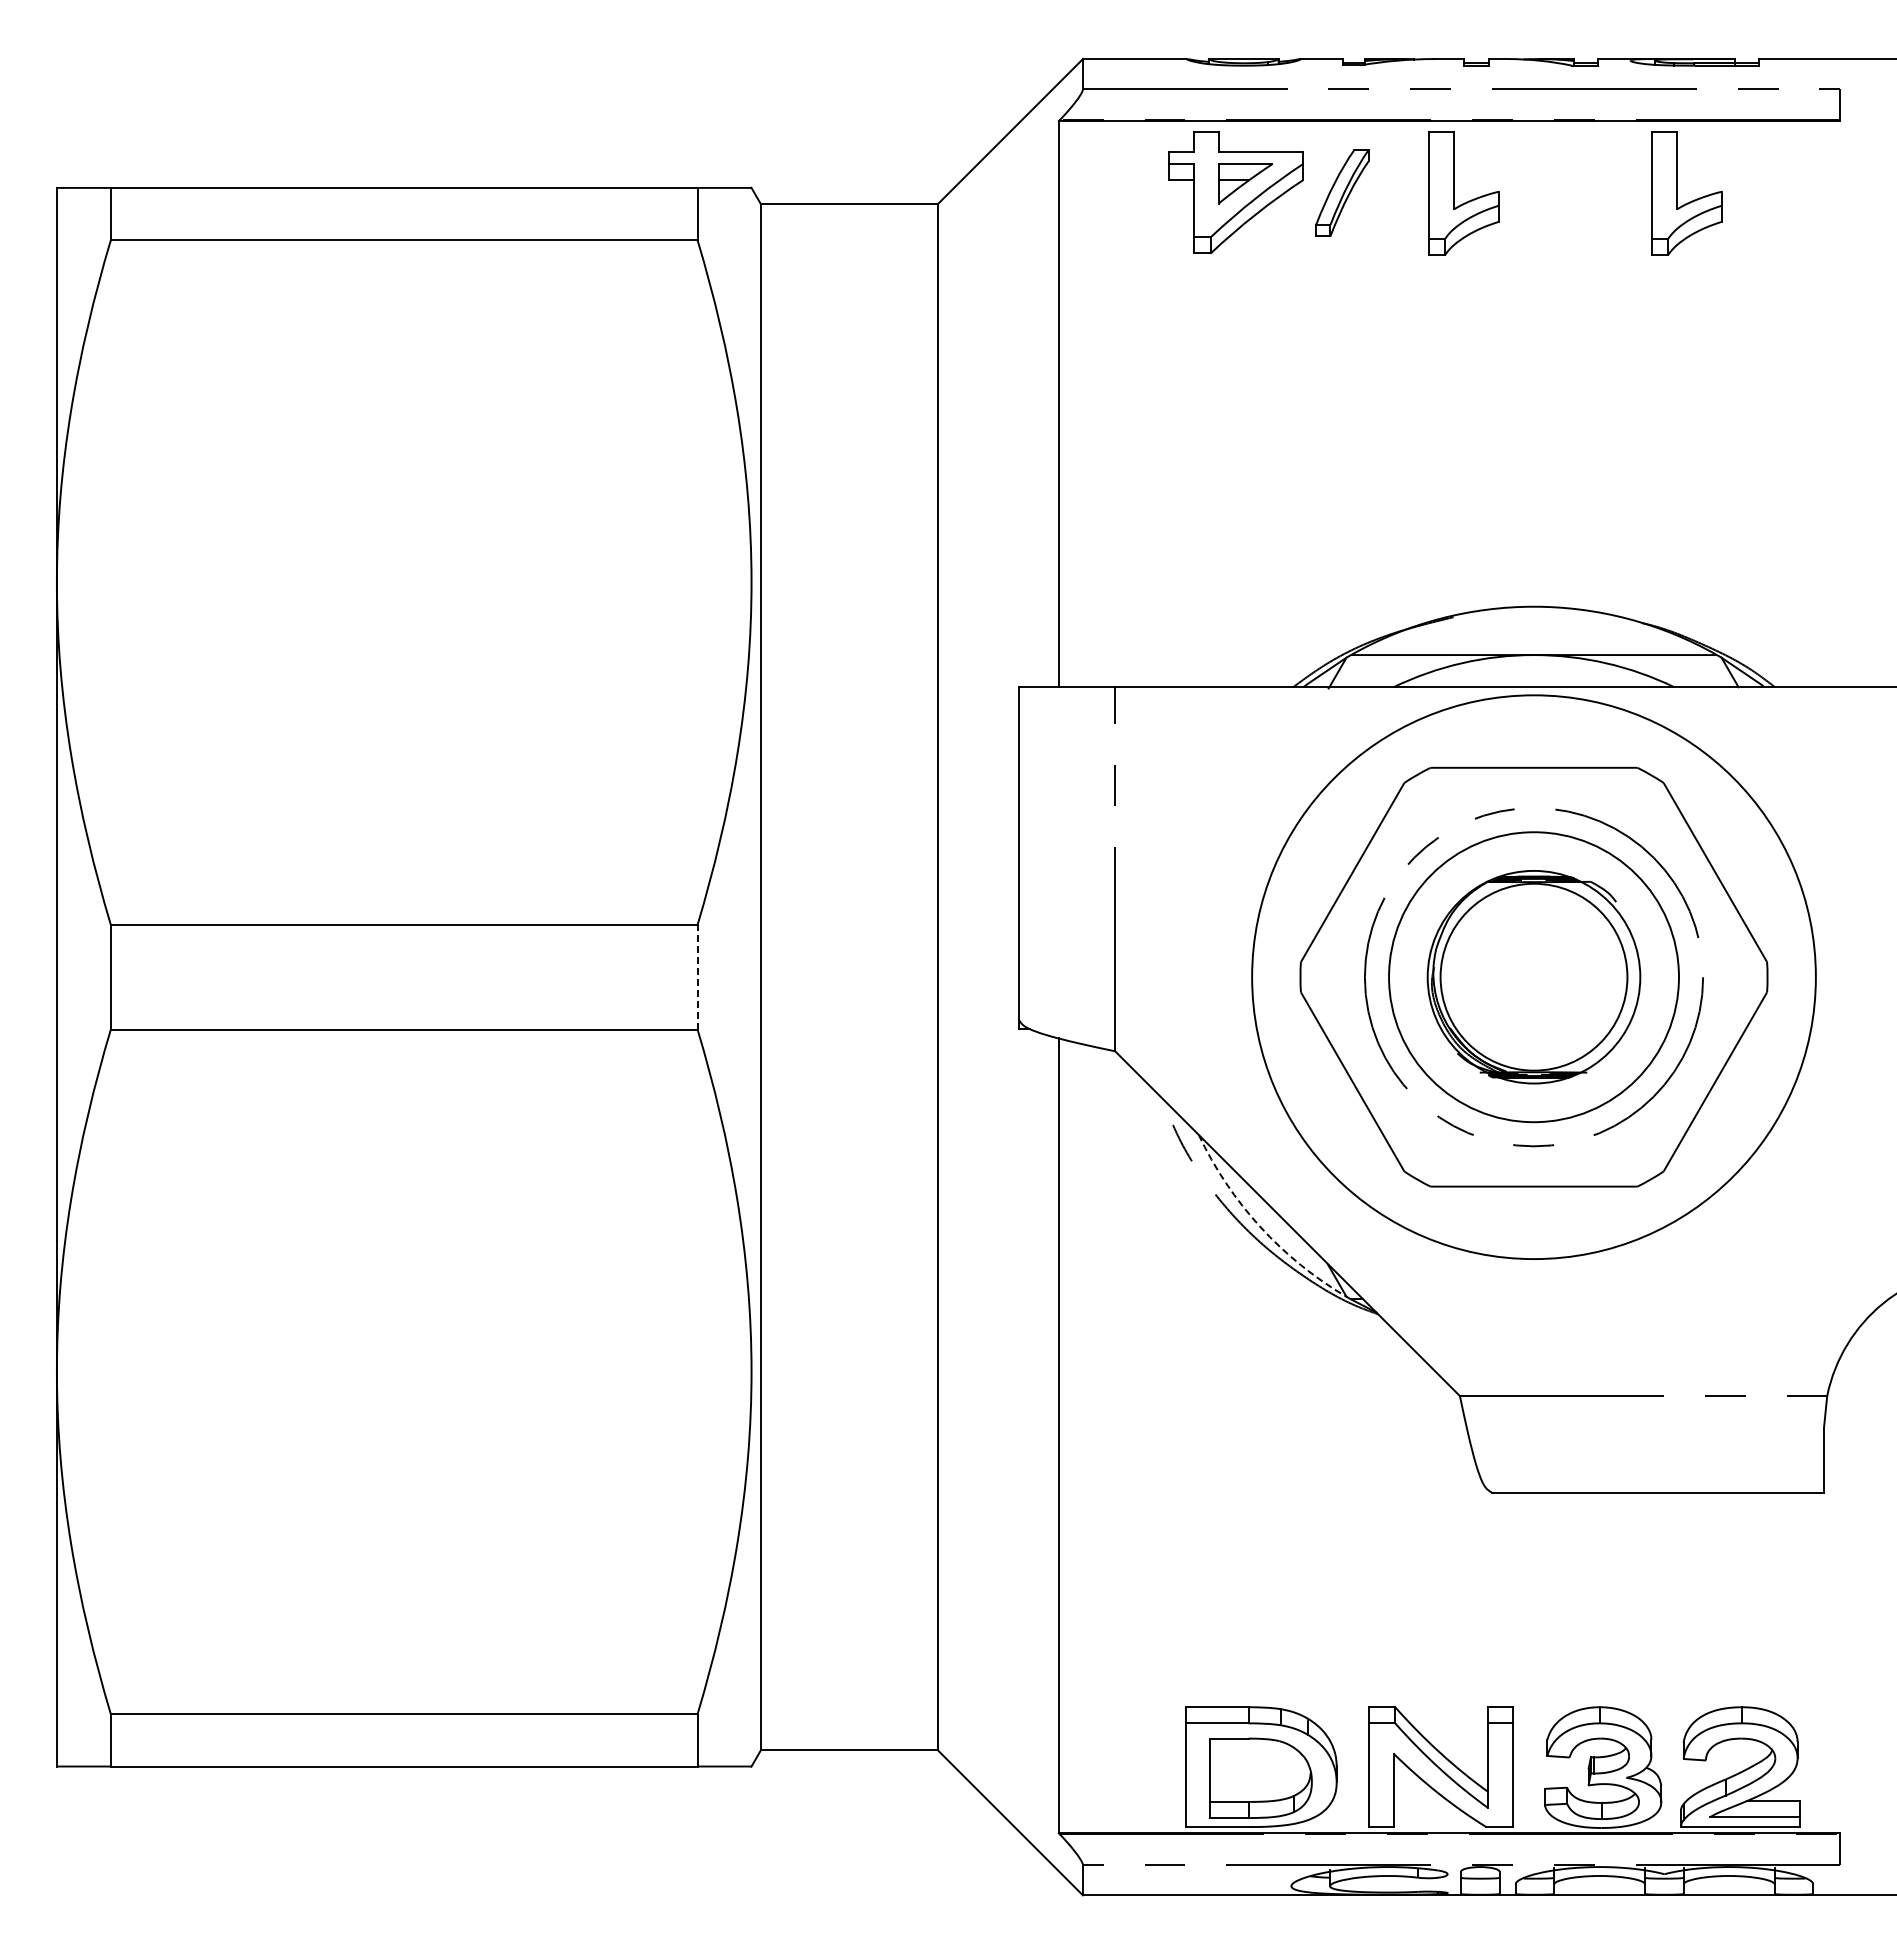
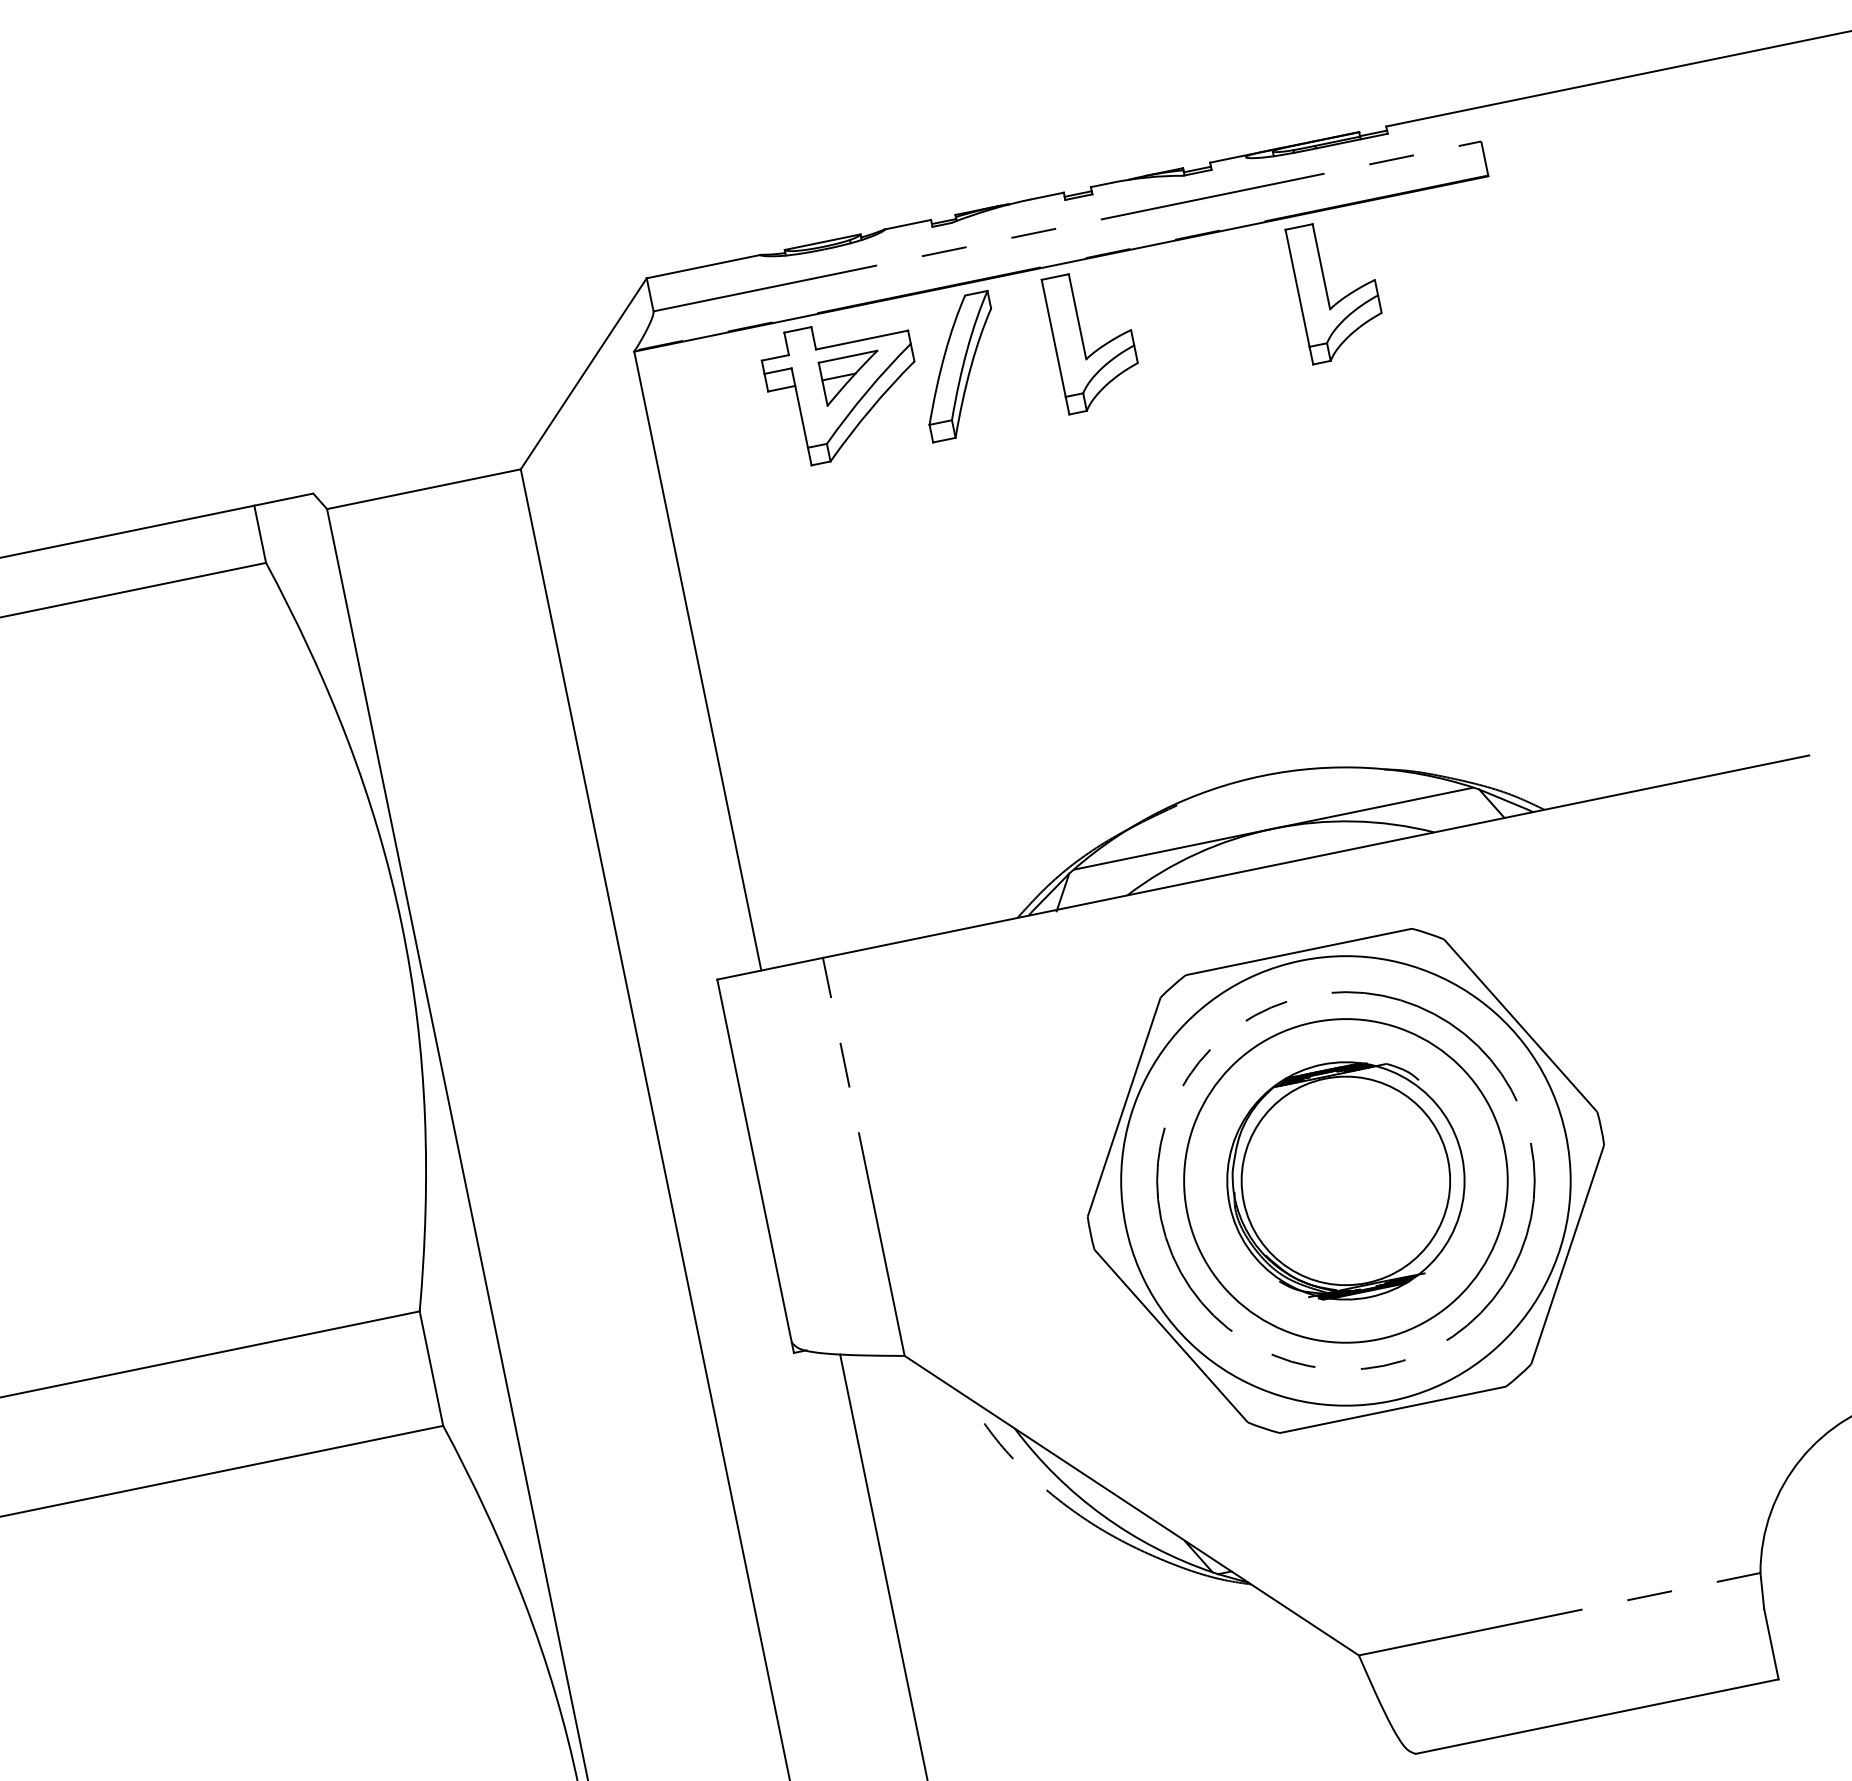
part: (1342, 193) -> (960, 367), size x1.43
line: (697, 976) -> (431, 1367), dashed -> solid
circle: (1533, 976) -> (1345, 1180), size x0.71
arc: (1260, 1226) -> (1102, 1514), dashed -> solid

